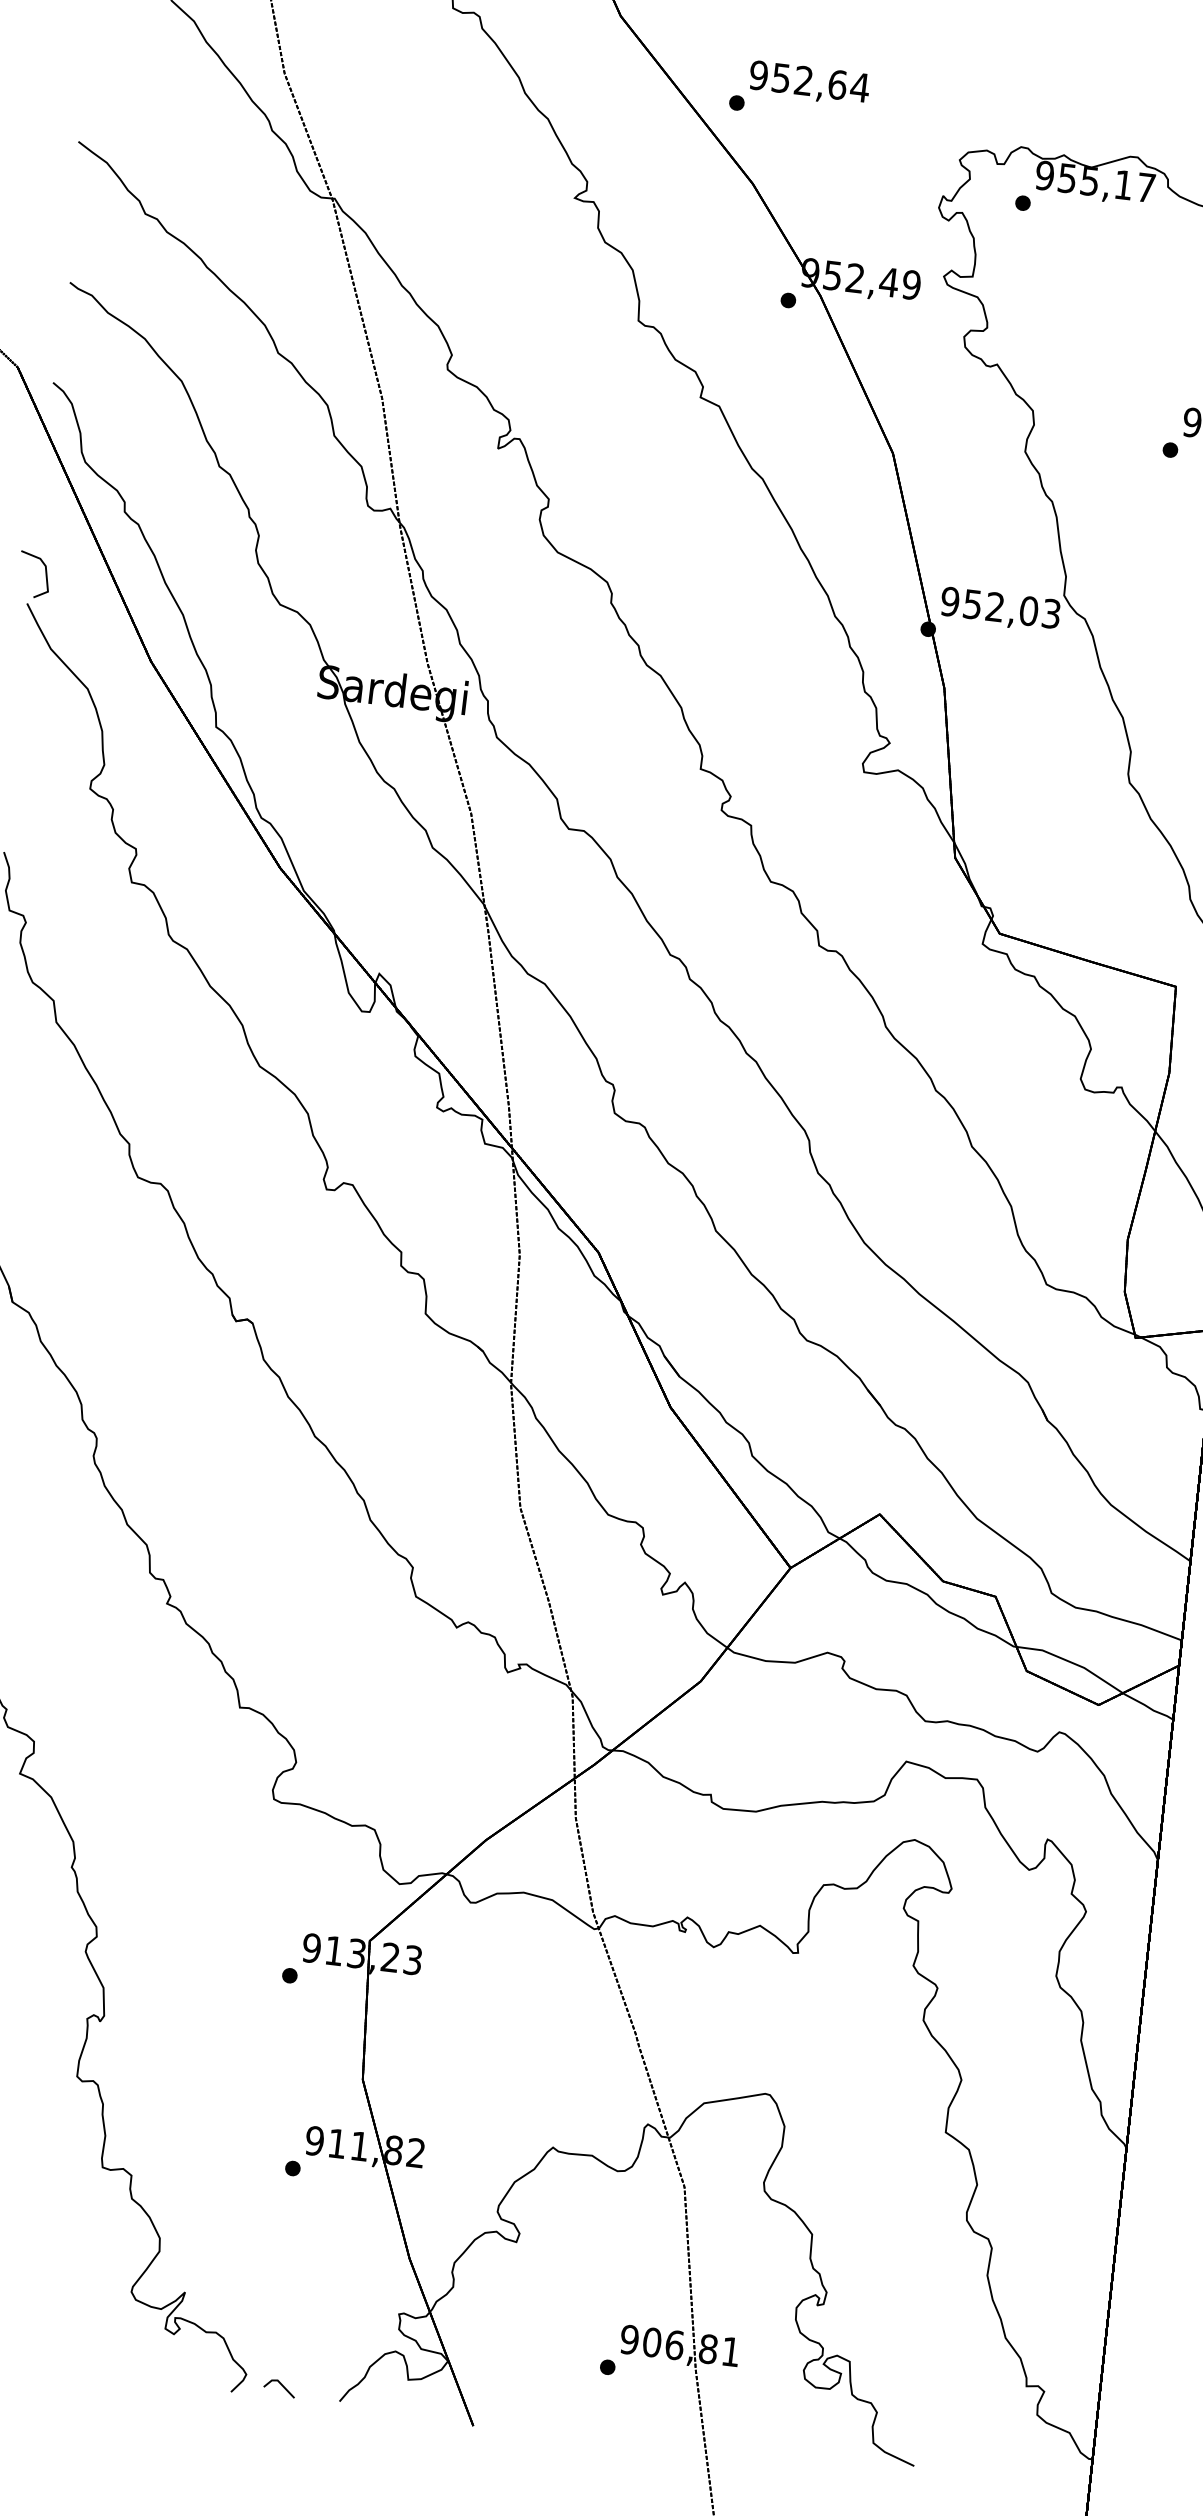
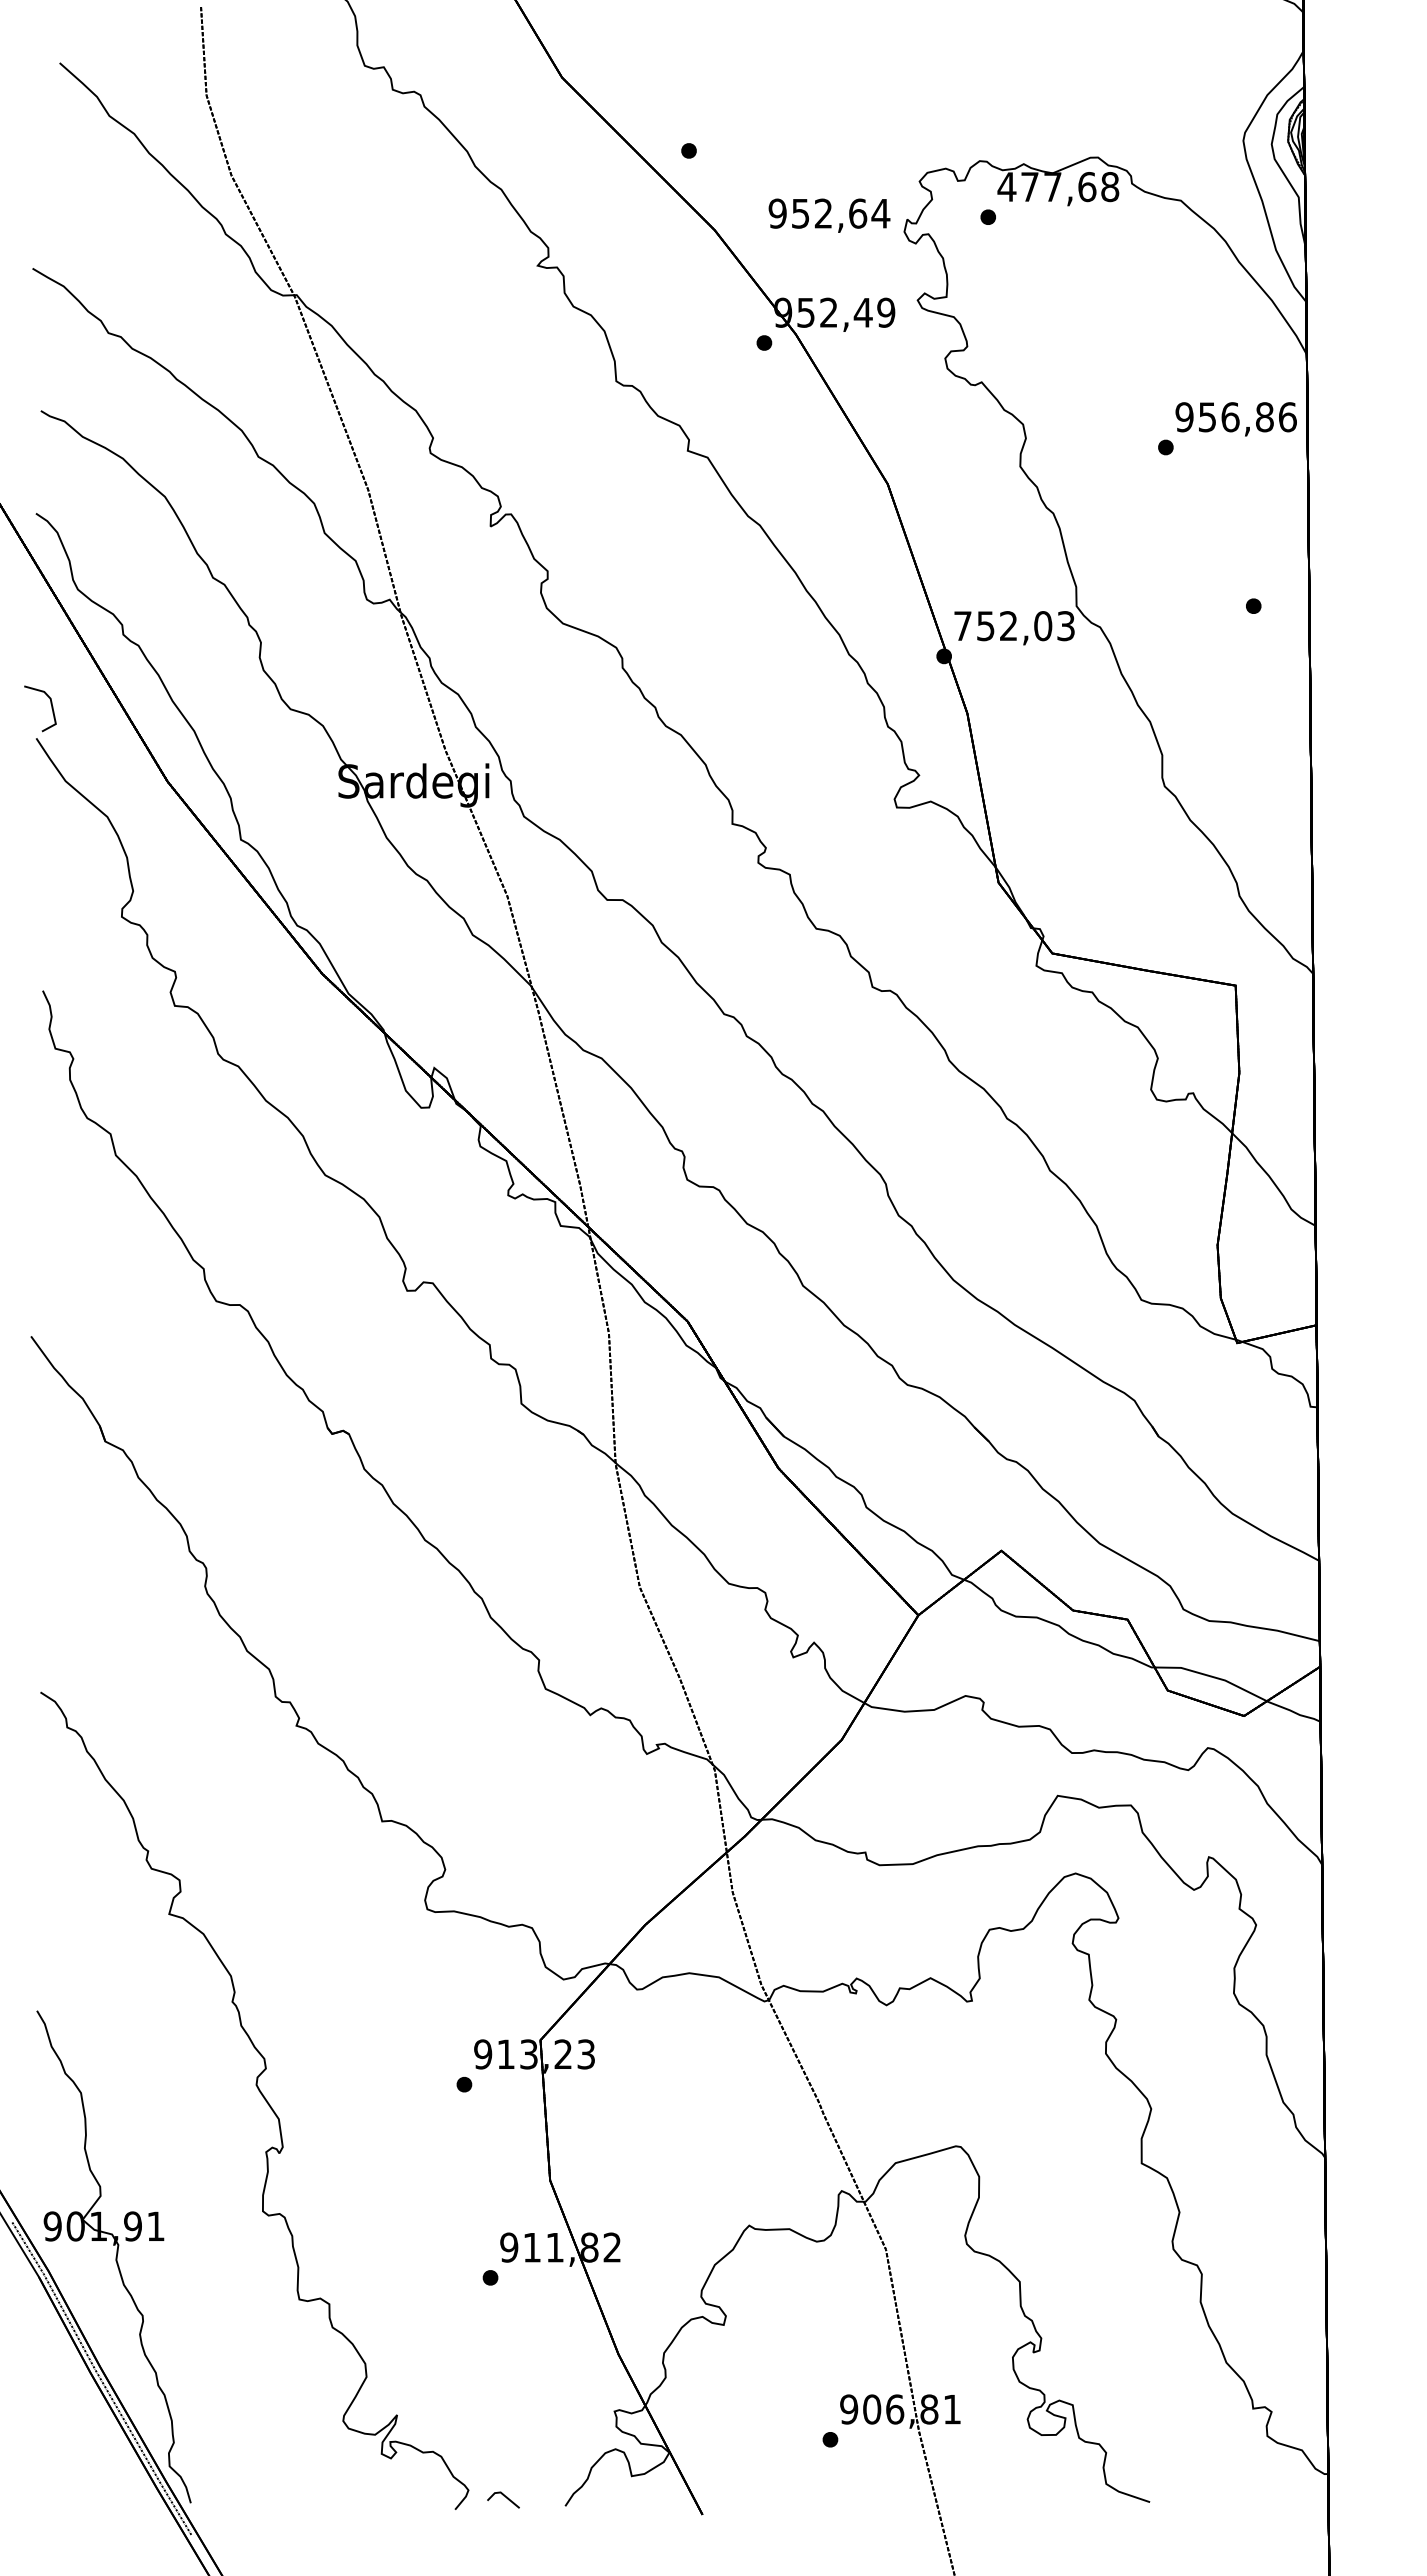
text: (809, 83) -> (829, 215), moved
text: (1095, 182) -> (1058, 187), 955,17 -> 477,68
text: (949, 602) -> (962, 626), 952,03 -> 752,03

